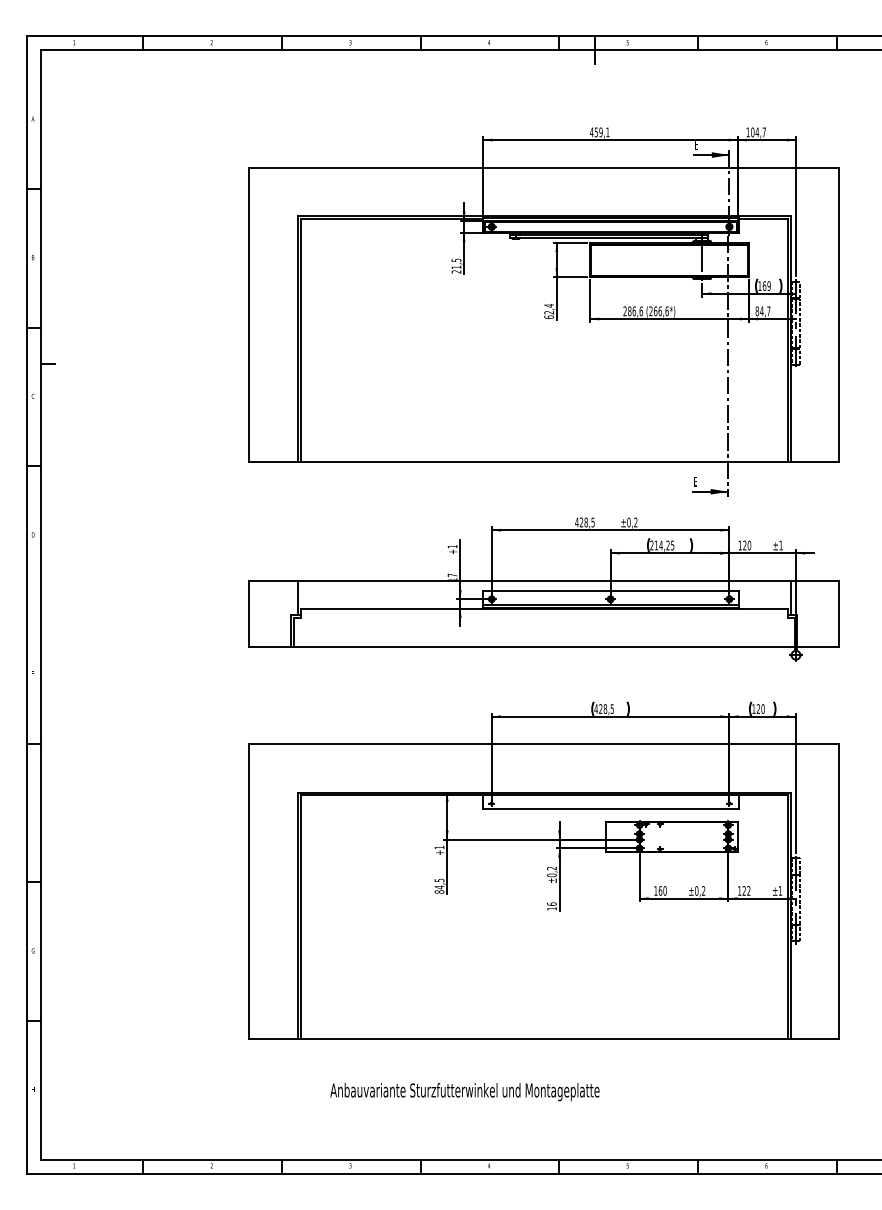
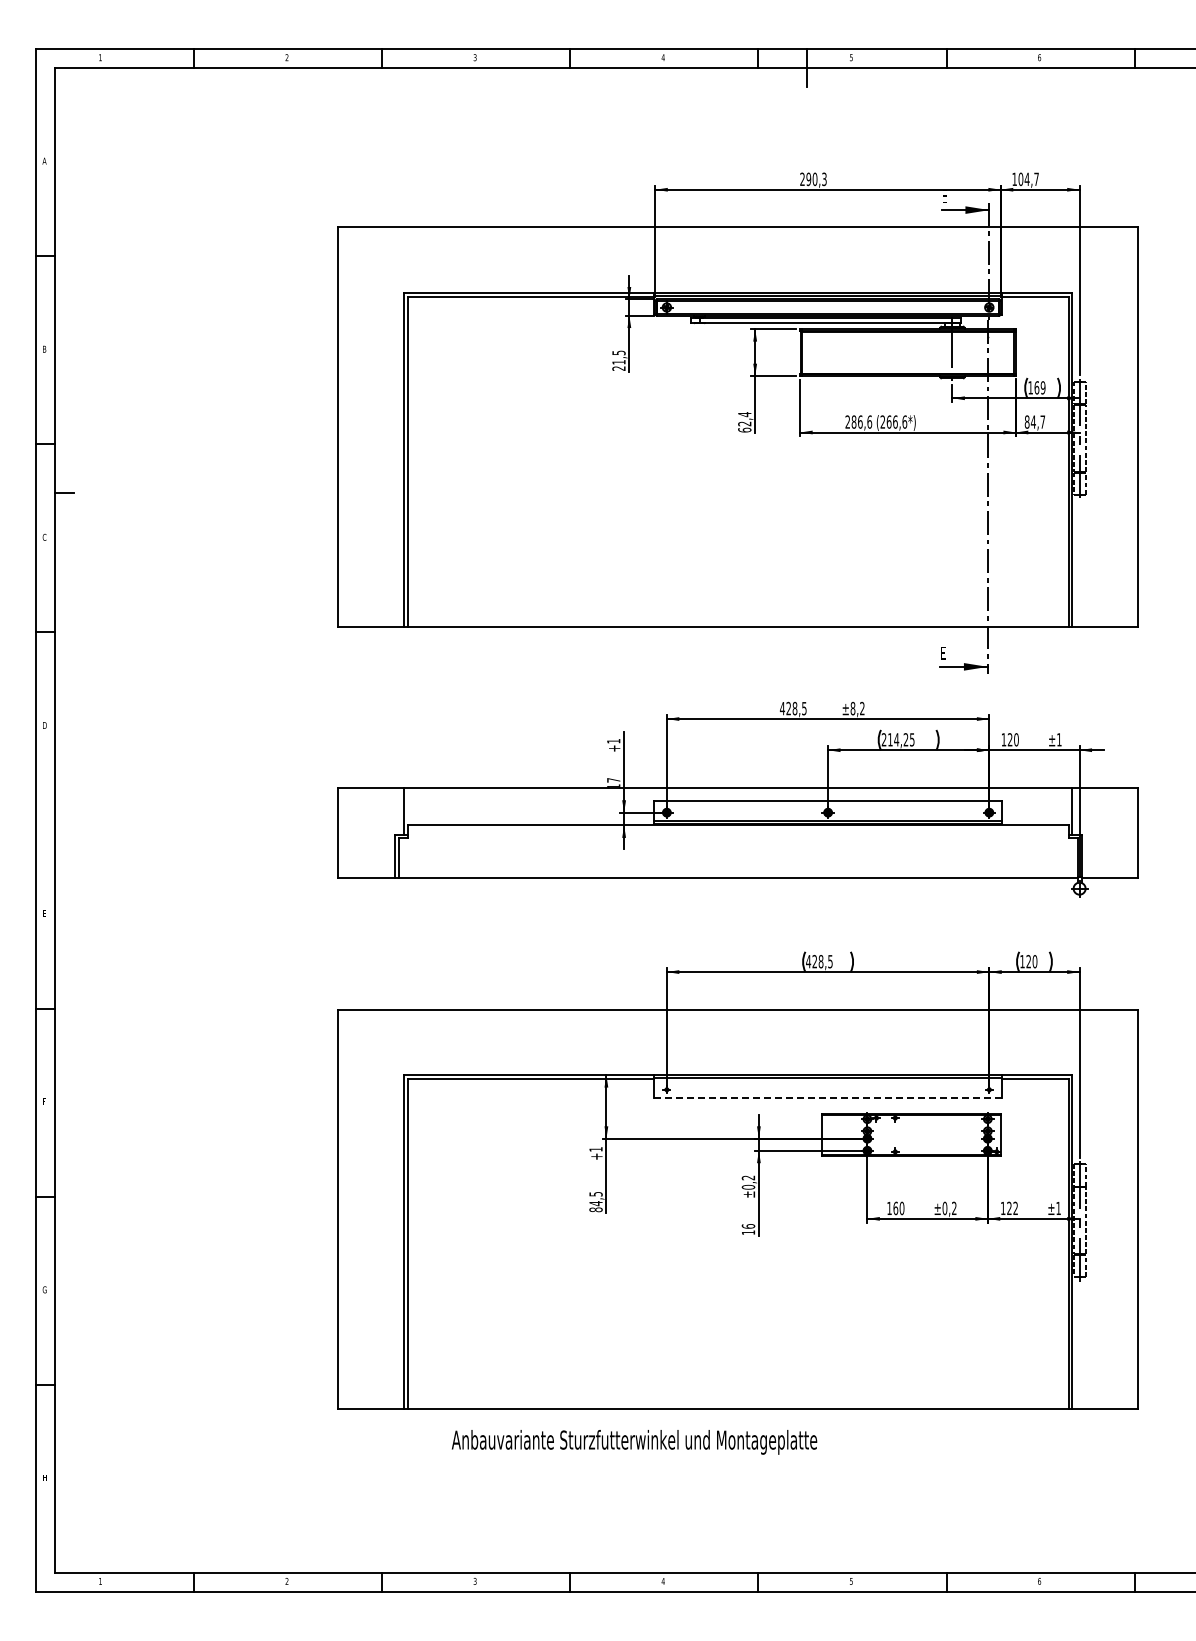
text: (599, 132) -> (813, 179), 459,1 -> 290,3
text: (628, 522) -> (852, 708), ±0,2 -> ±8,2
line: (610, 809) -> (828, 1097), solid -> dashed
text: (464, 1092) -> (634, 1442), moved

